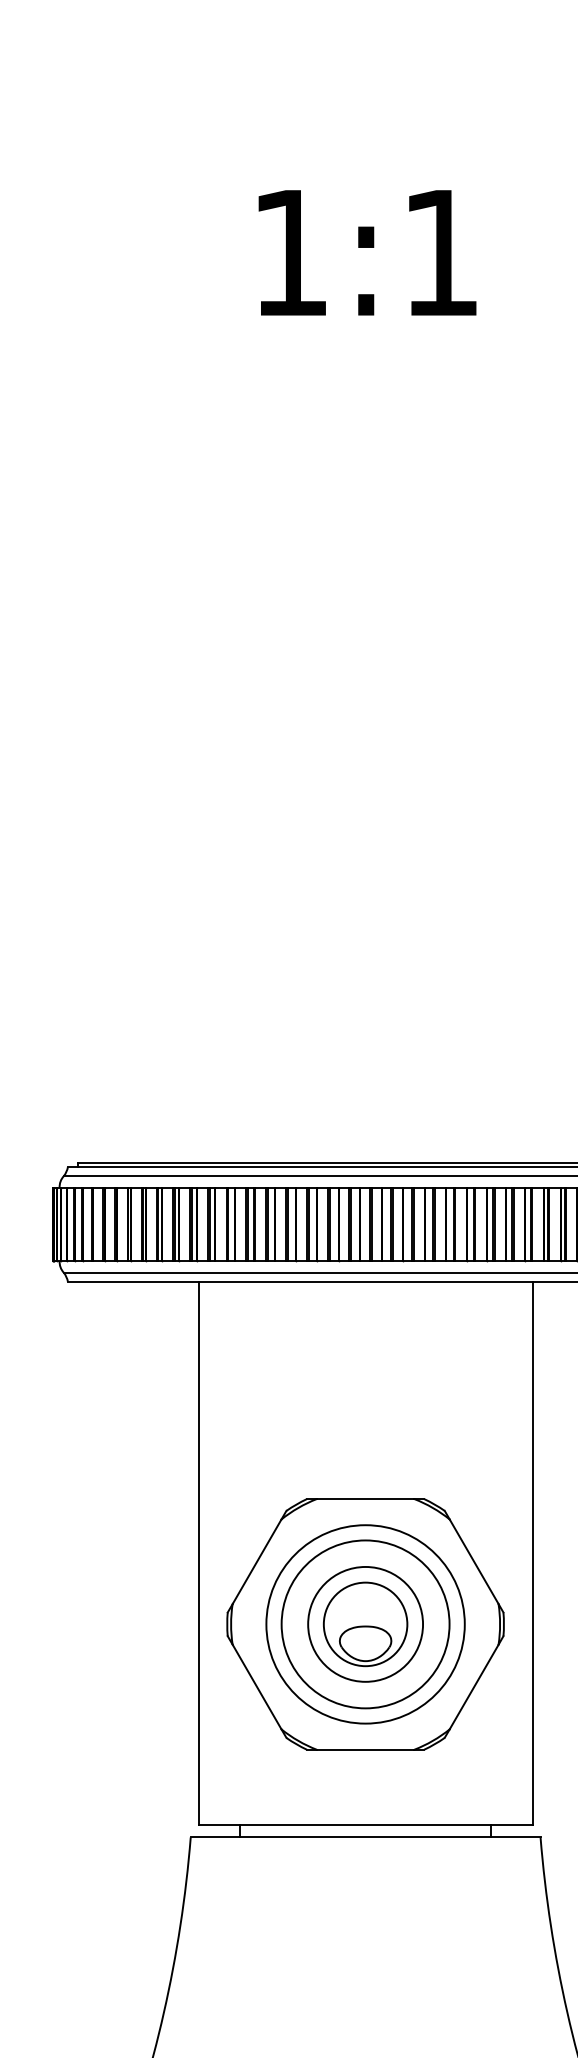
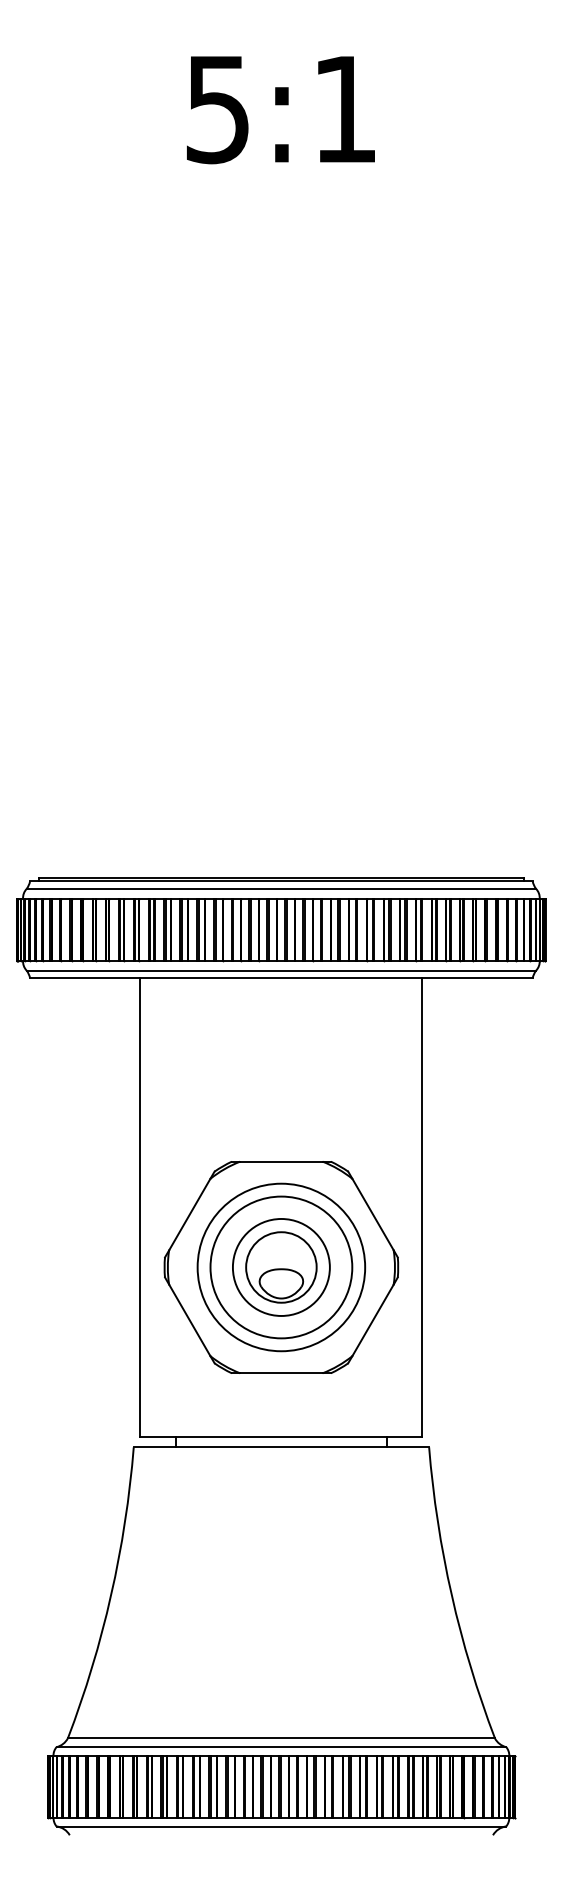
text: (289, 254) -> (217, 110), 1:1 -> 5:1

